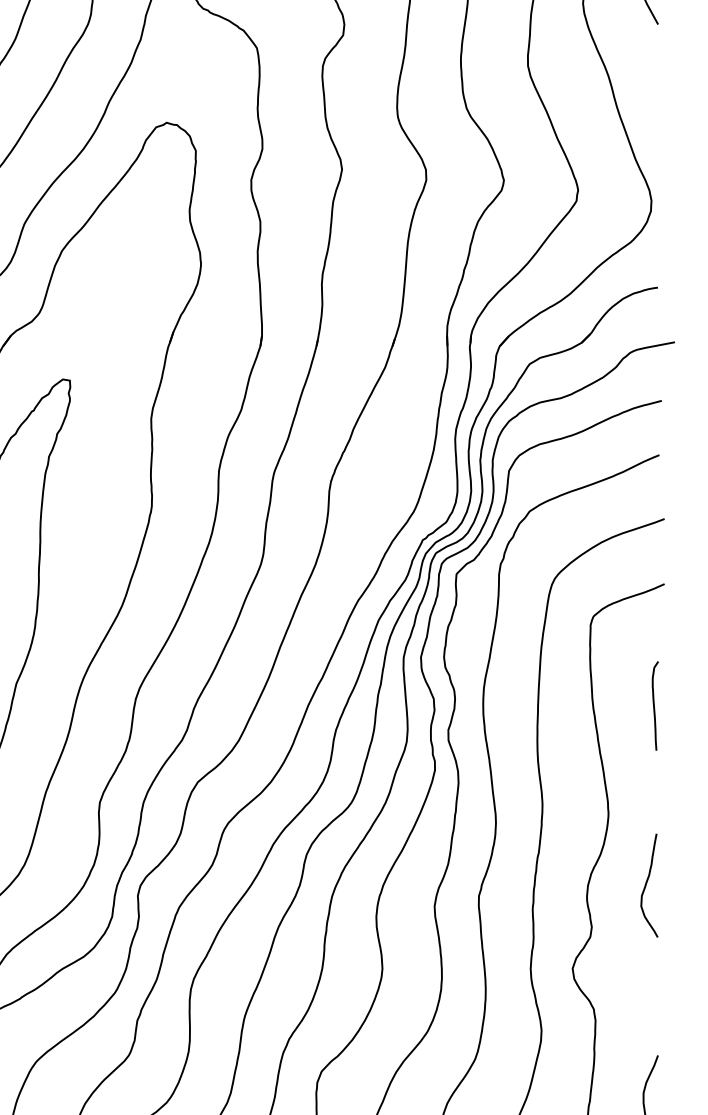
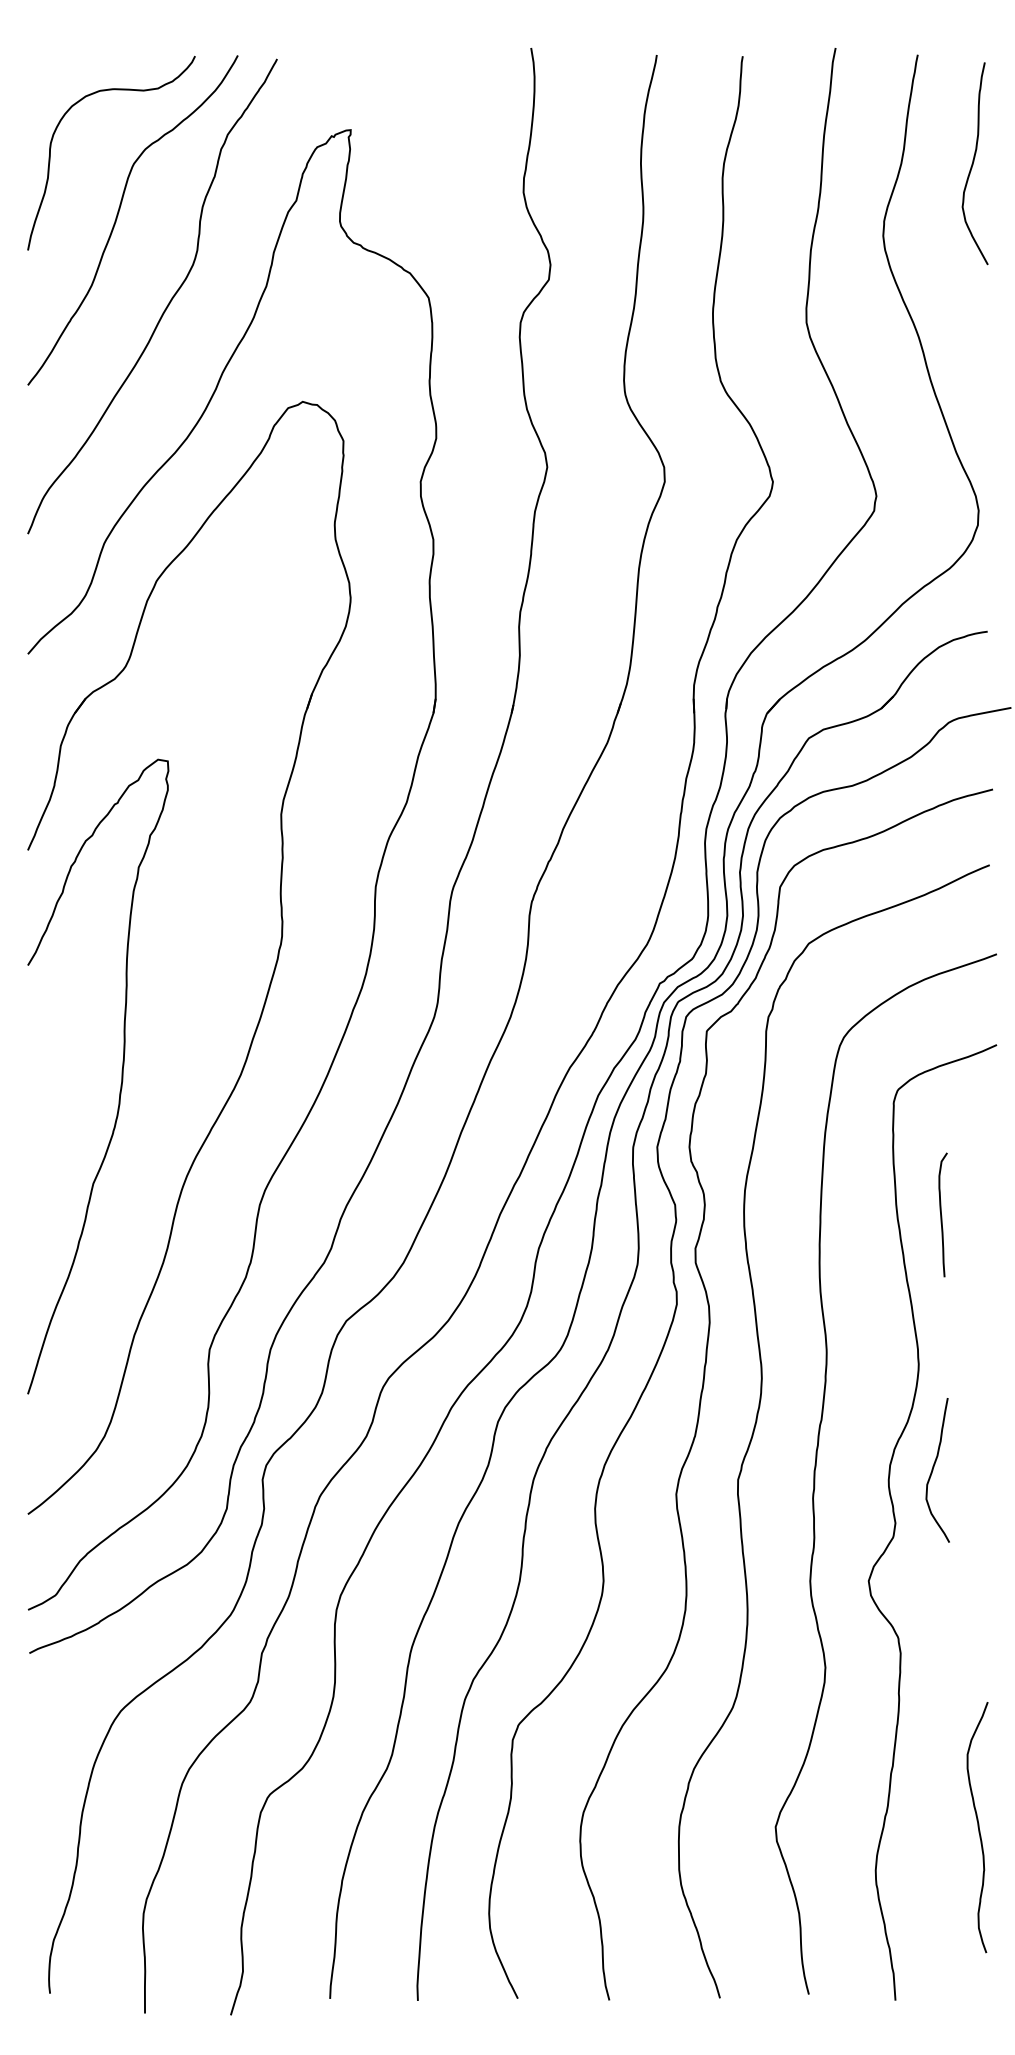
curve: (654, 705) -> (941, 1214), moved
curve: (646, 885) -> (933, 1470), moved

